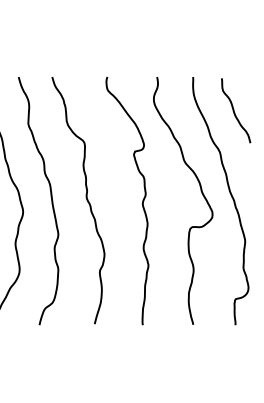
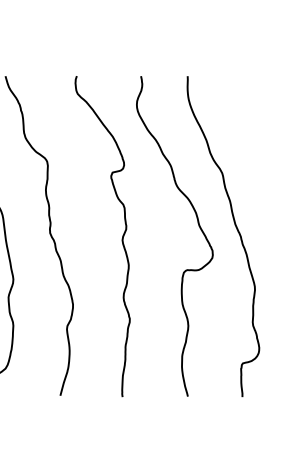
curve: (234, 110) -> (241, 119), removed

